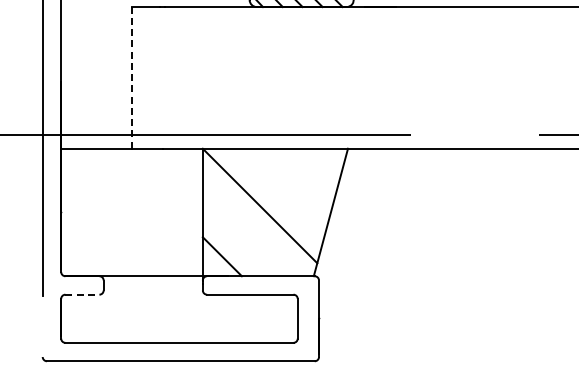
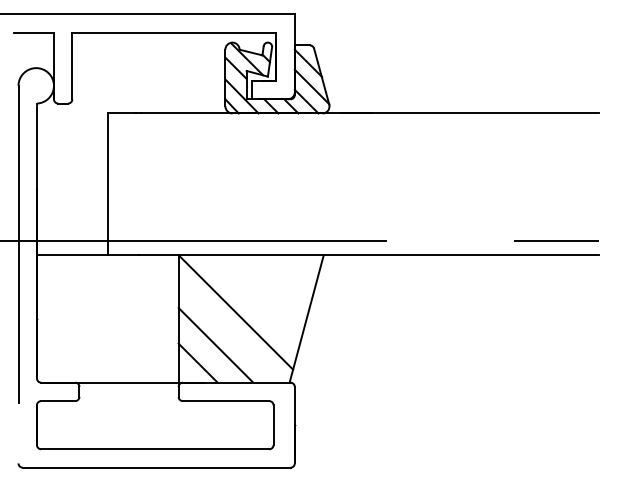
line: (131, 78) -> (107, 184), dashed -> solid
line: (239, 238) -> (215, 344), added
line: (82, 295) -> (58, 401), dashed -> solid

